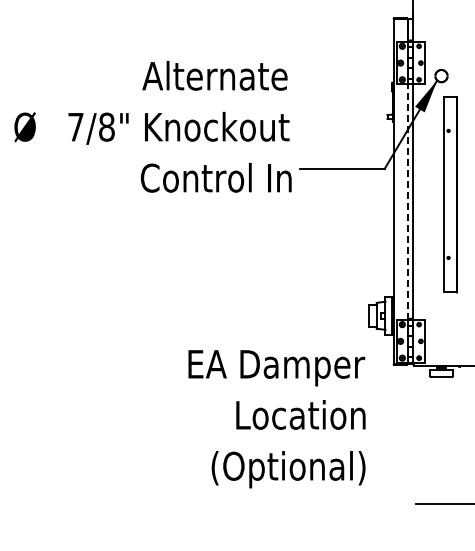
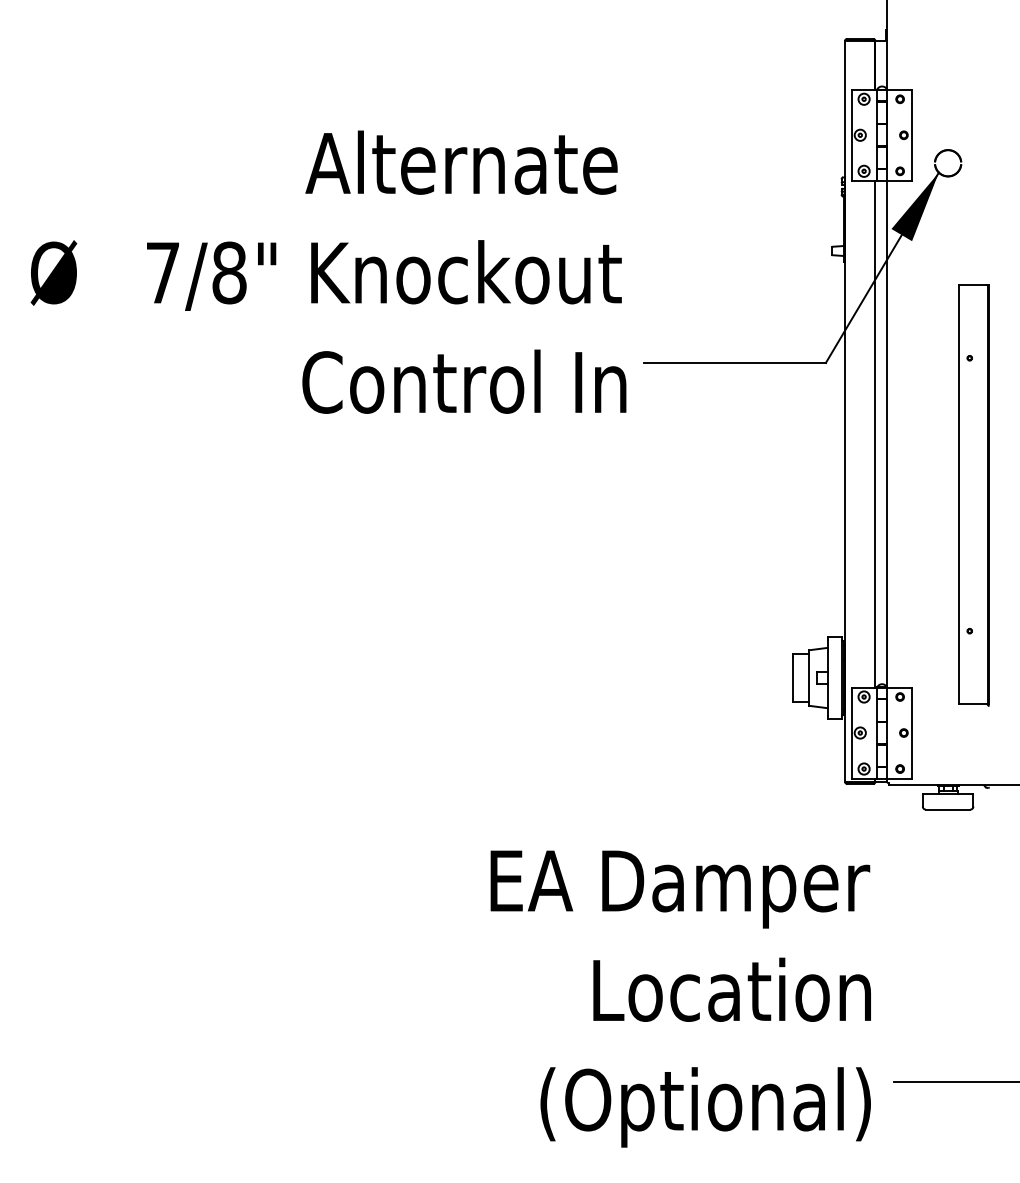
part: (450, 194) -> (973, 494), moved
line: (407, 202) -> (875, 434), dashed -> solid
text: (276, 419) -> (679, 999), moved

